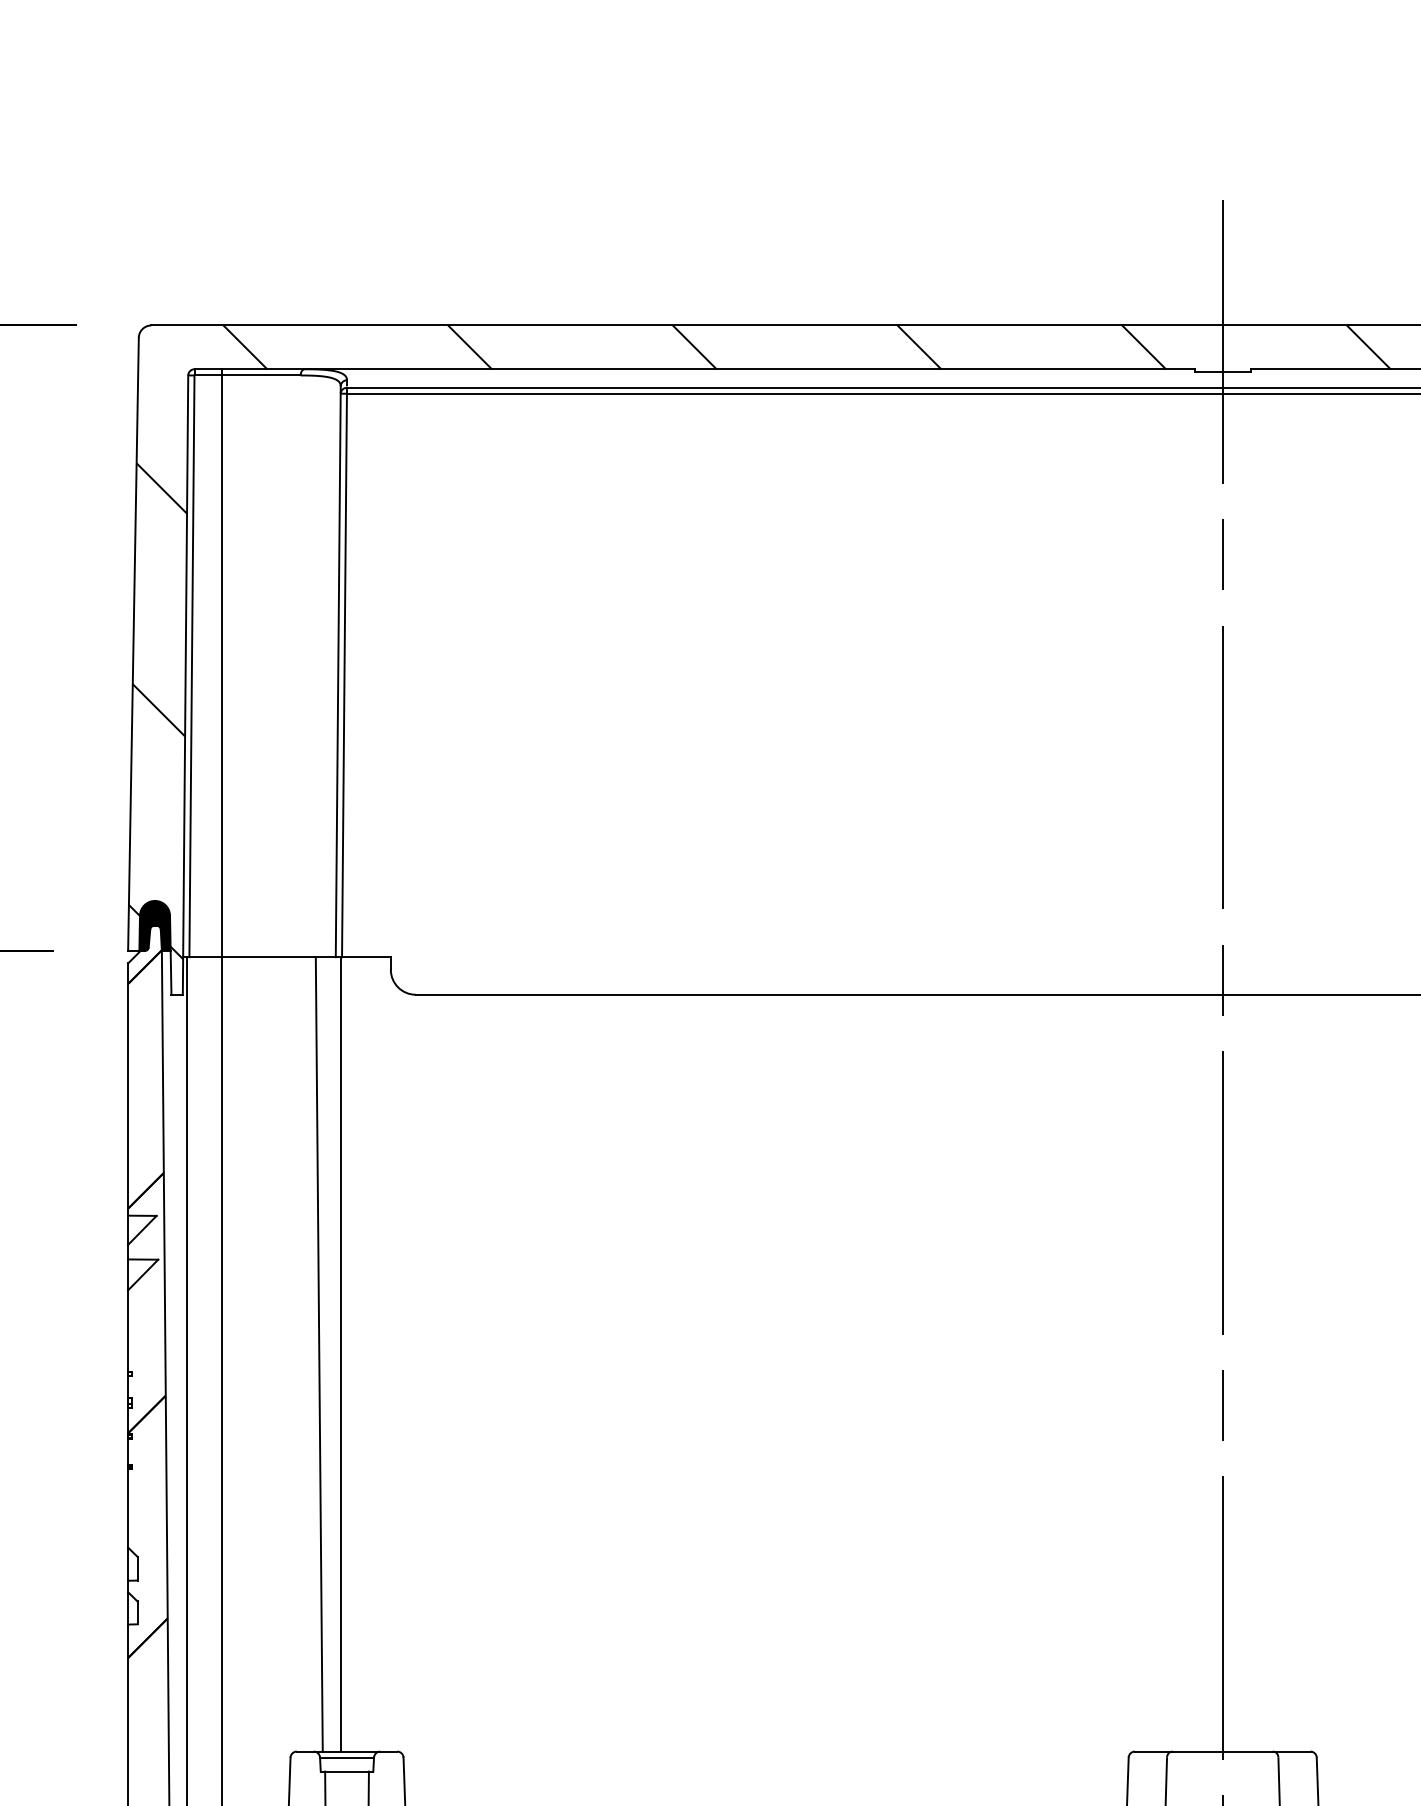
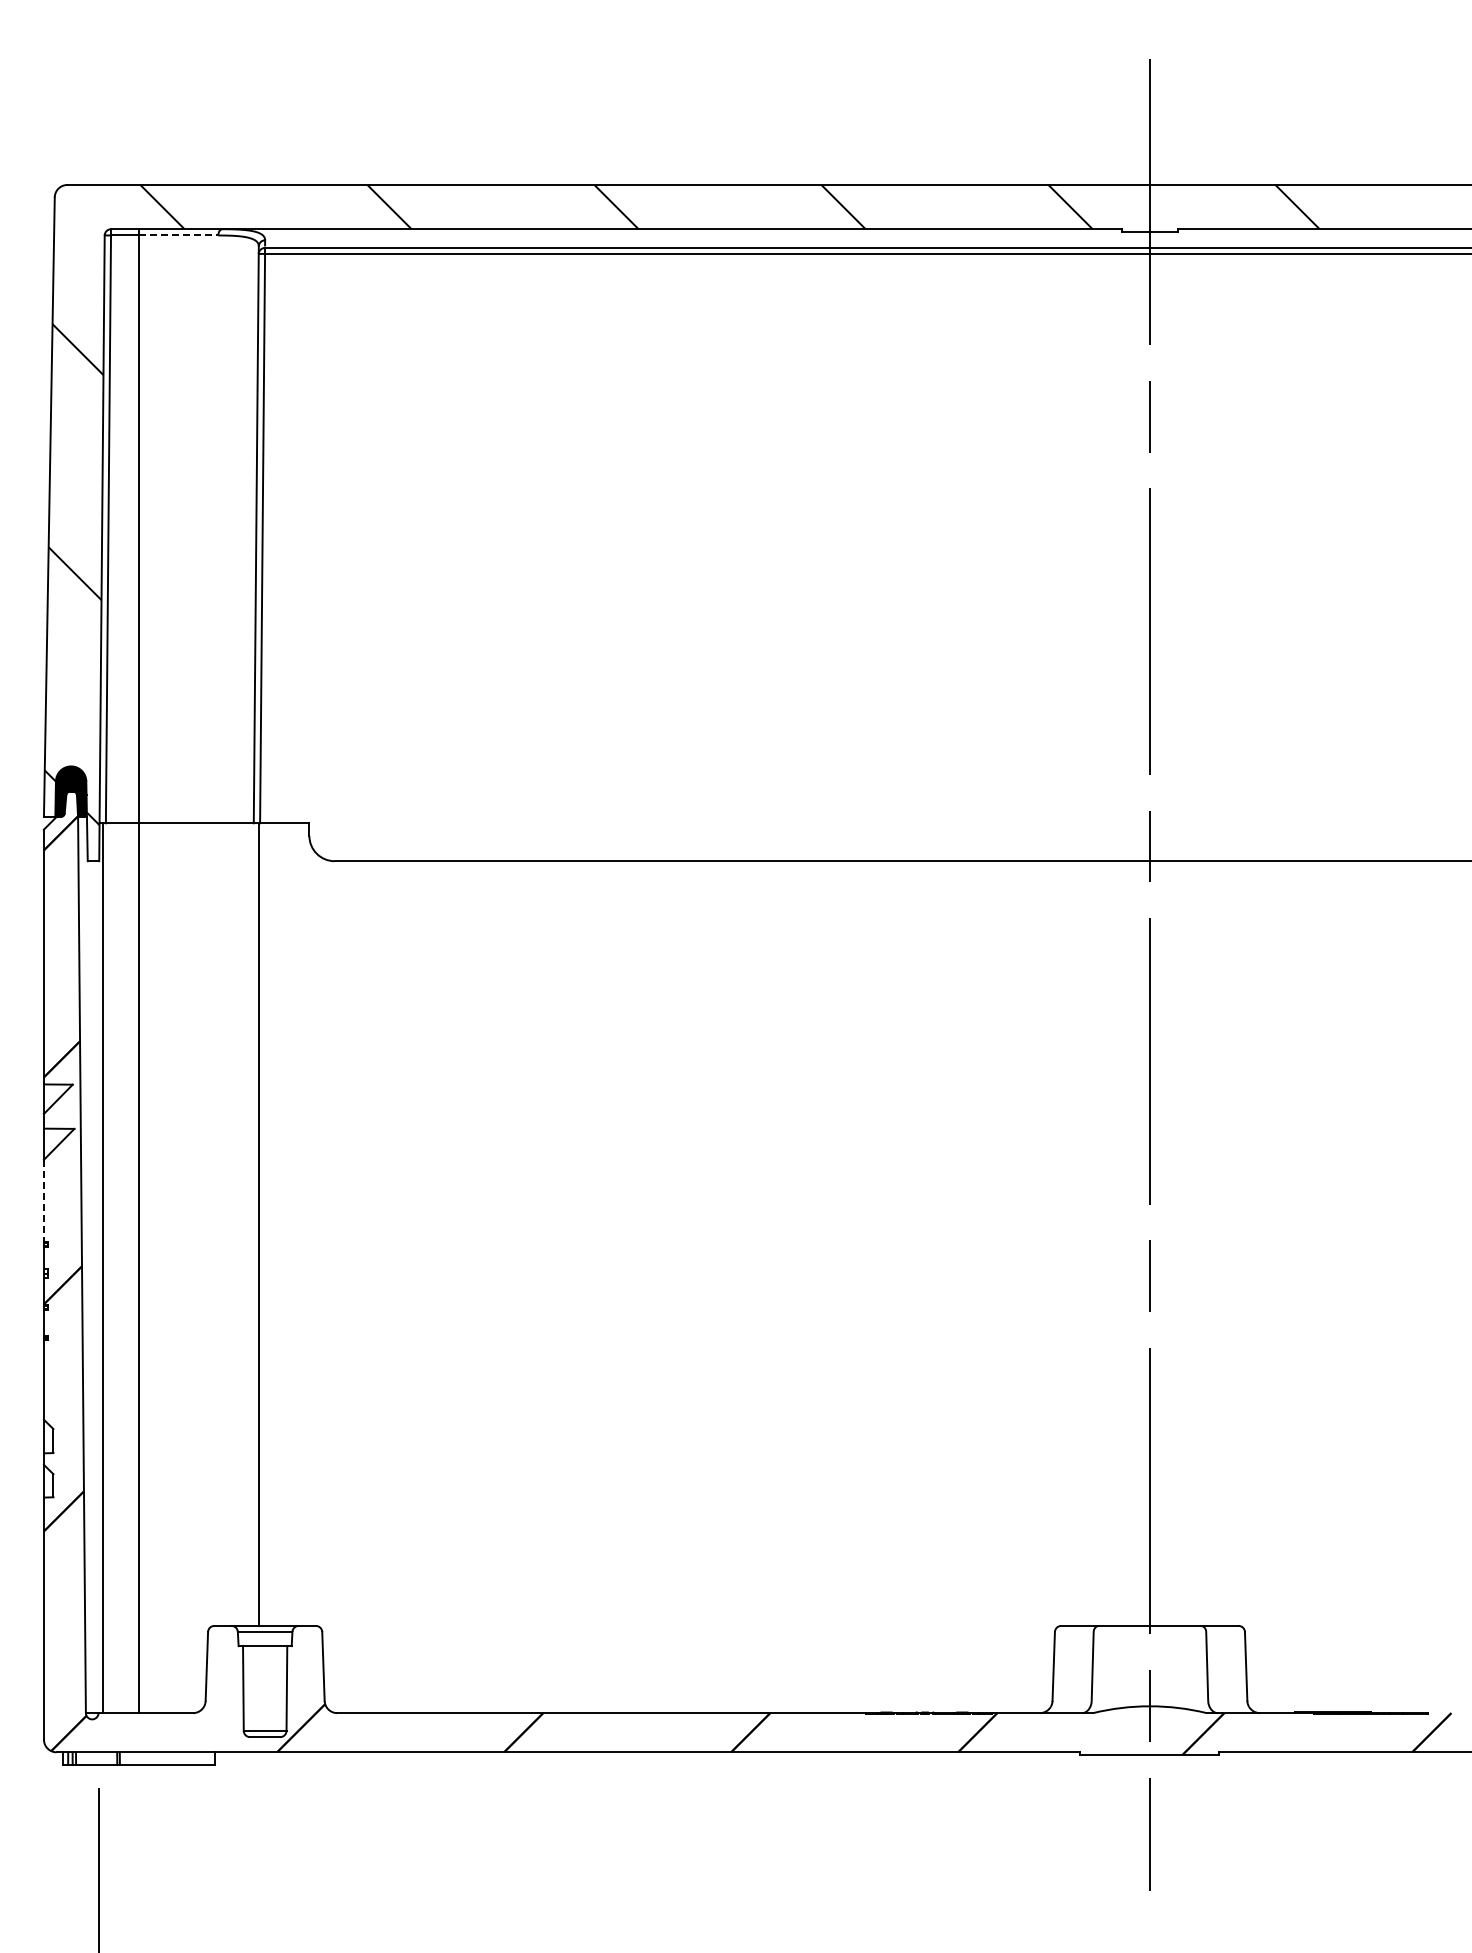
line: (261, 375) -> (178, 235), solid -> dashed
line: (127, 1331) -> (43, 1201), solid -> dashed
line: (318, 1354) -> (236, 1224), removed

